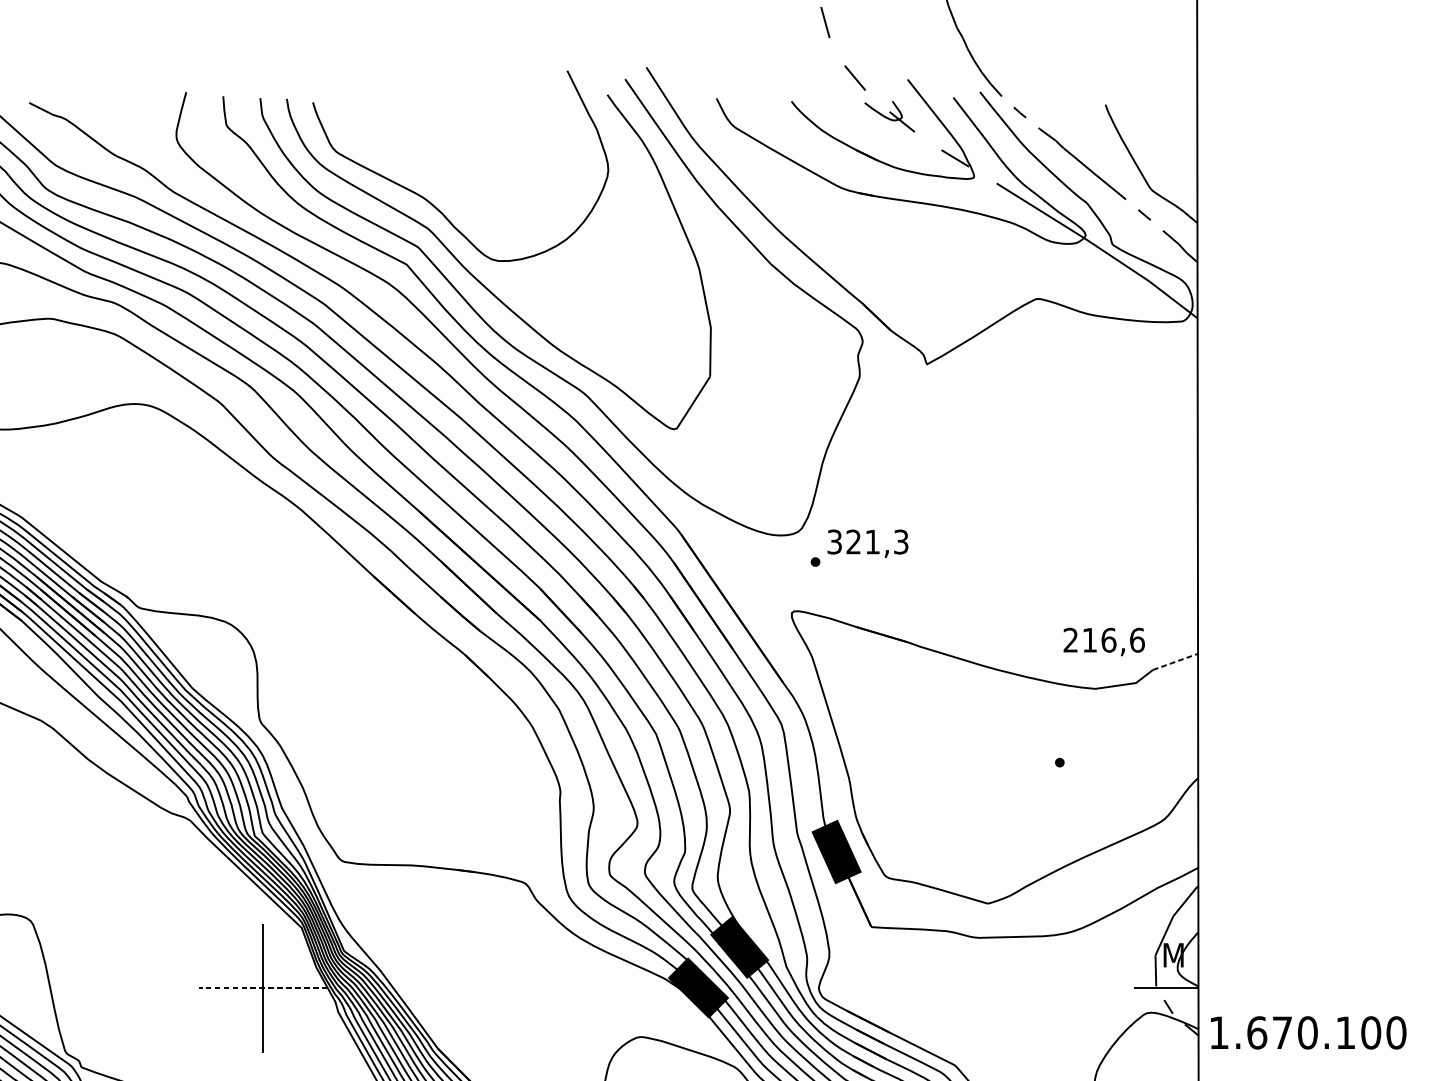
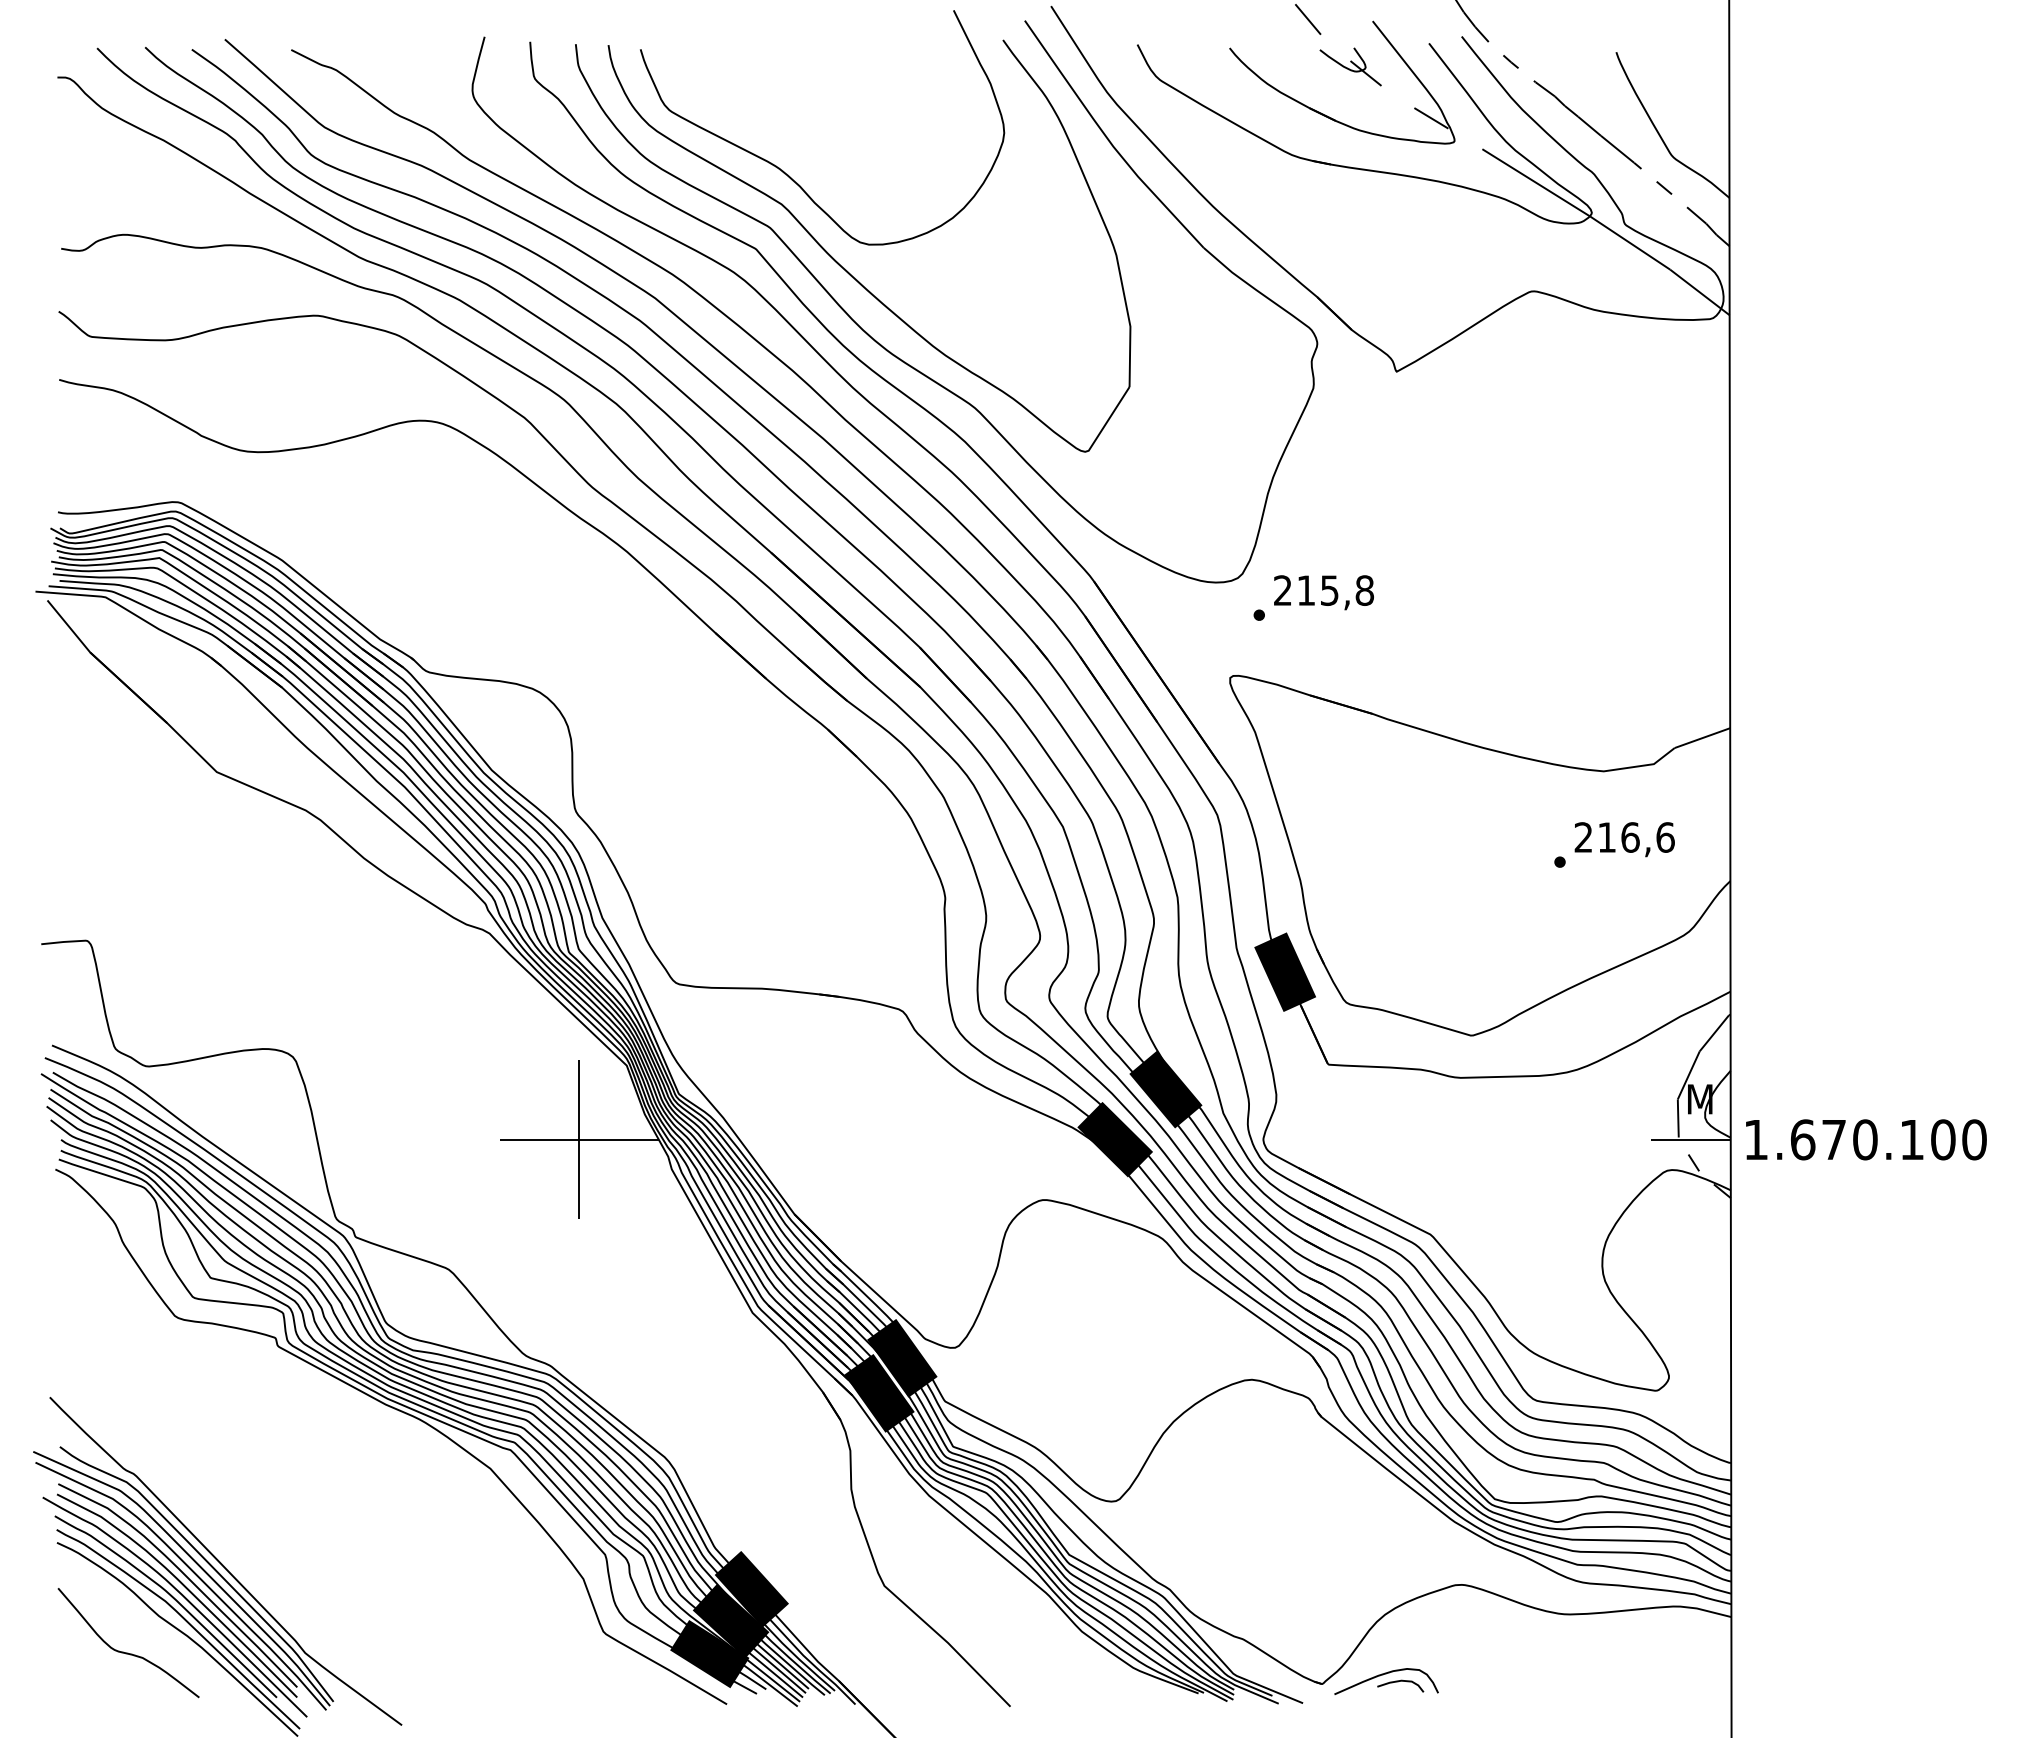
text: (867, 541) -> (1323, 590), 321,3 -> 215,8
text: (1104, 641) -> (1624, 839), moved
line: (1175, 661) -> (1702, 737), dashed -> solid
line: (262, 987) -> (578, 1139), dashed -> solid
text: (1308, 1032) -> (1866, 1139), moved

